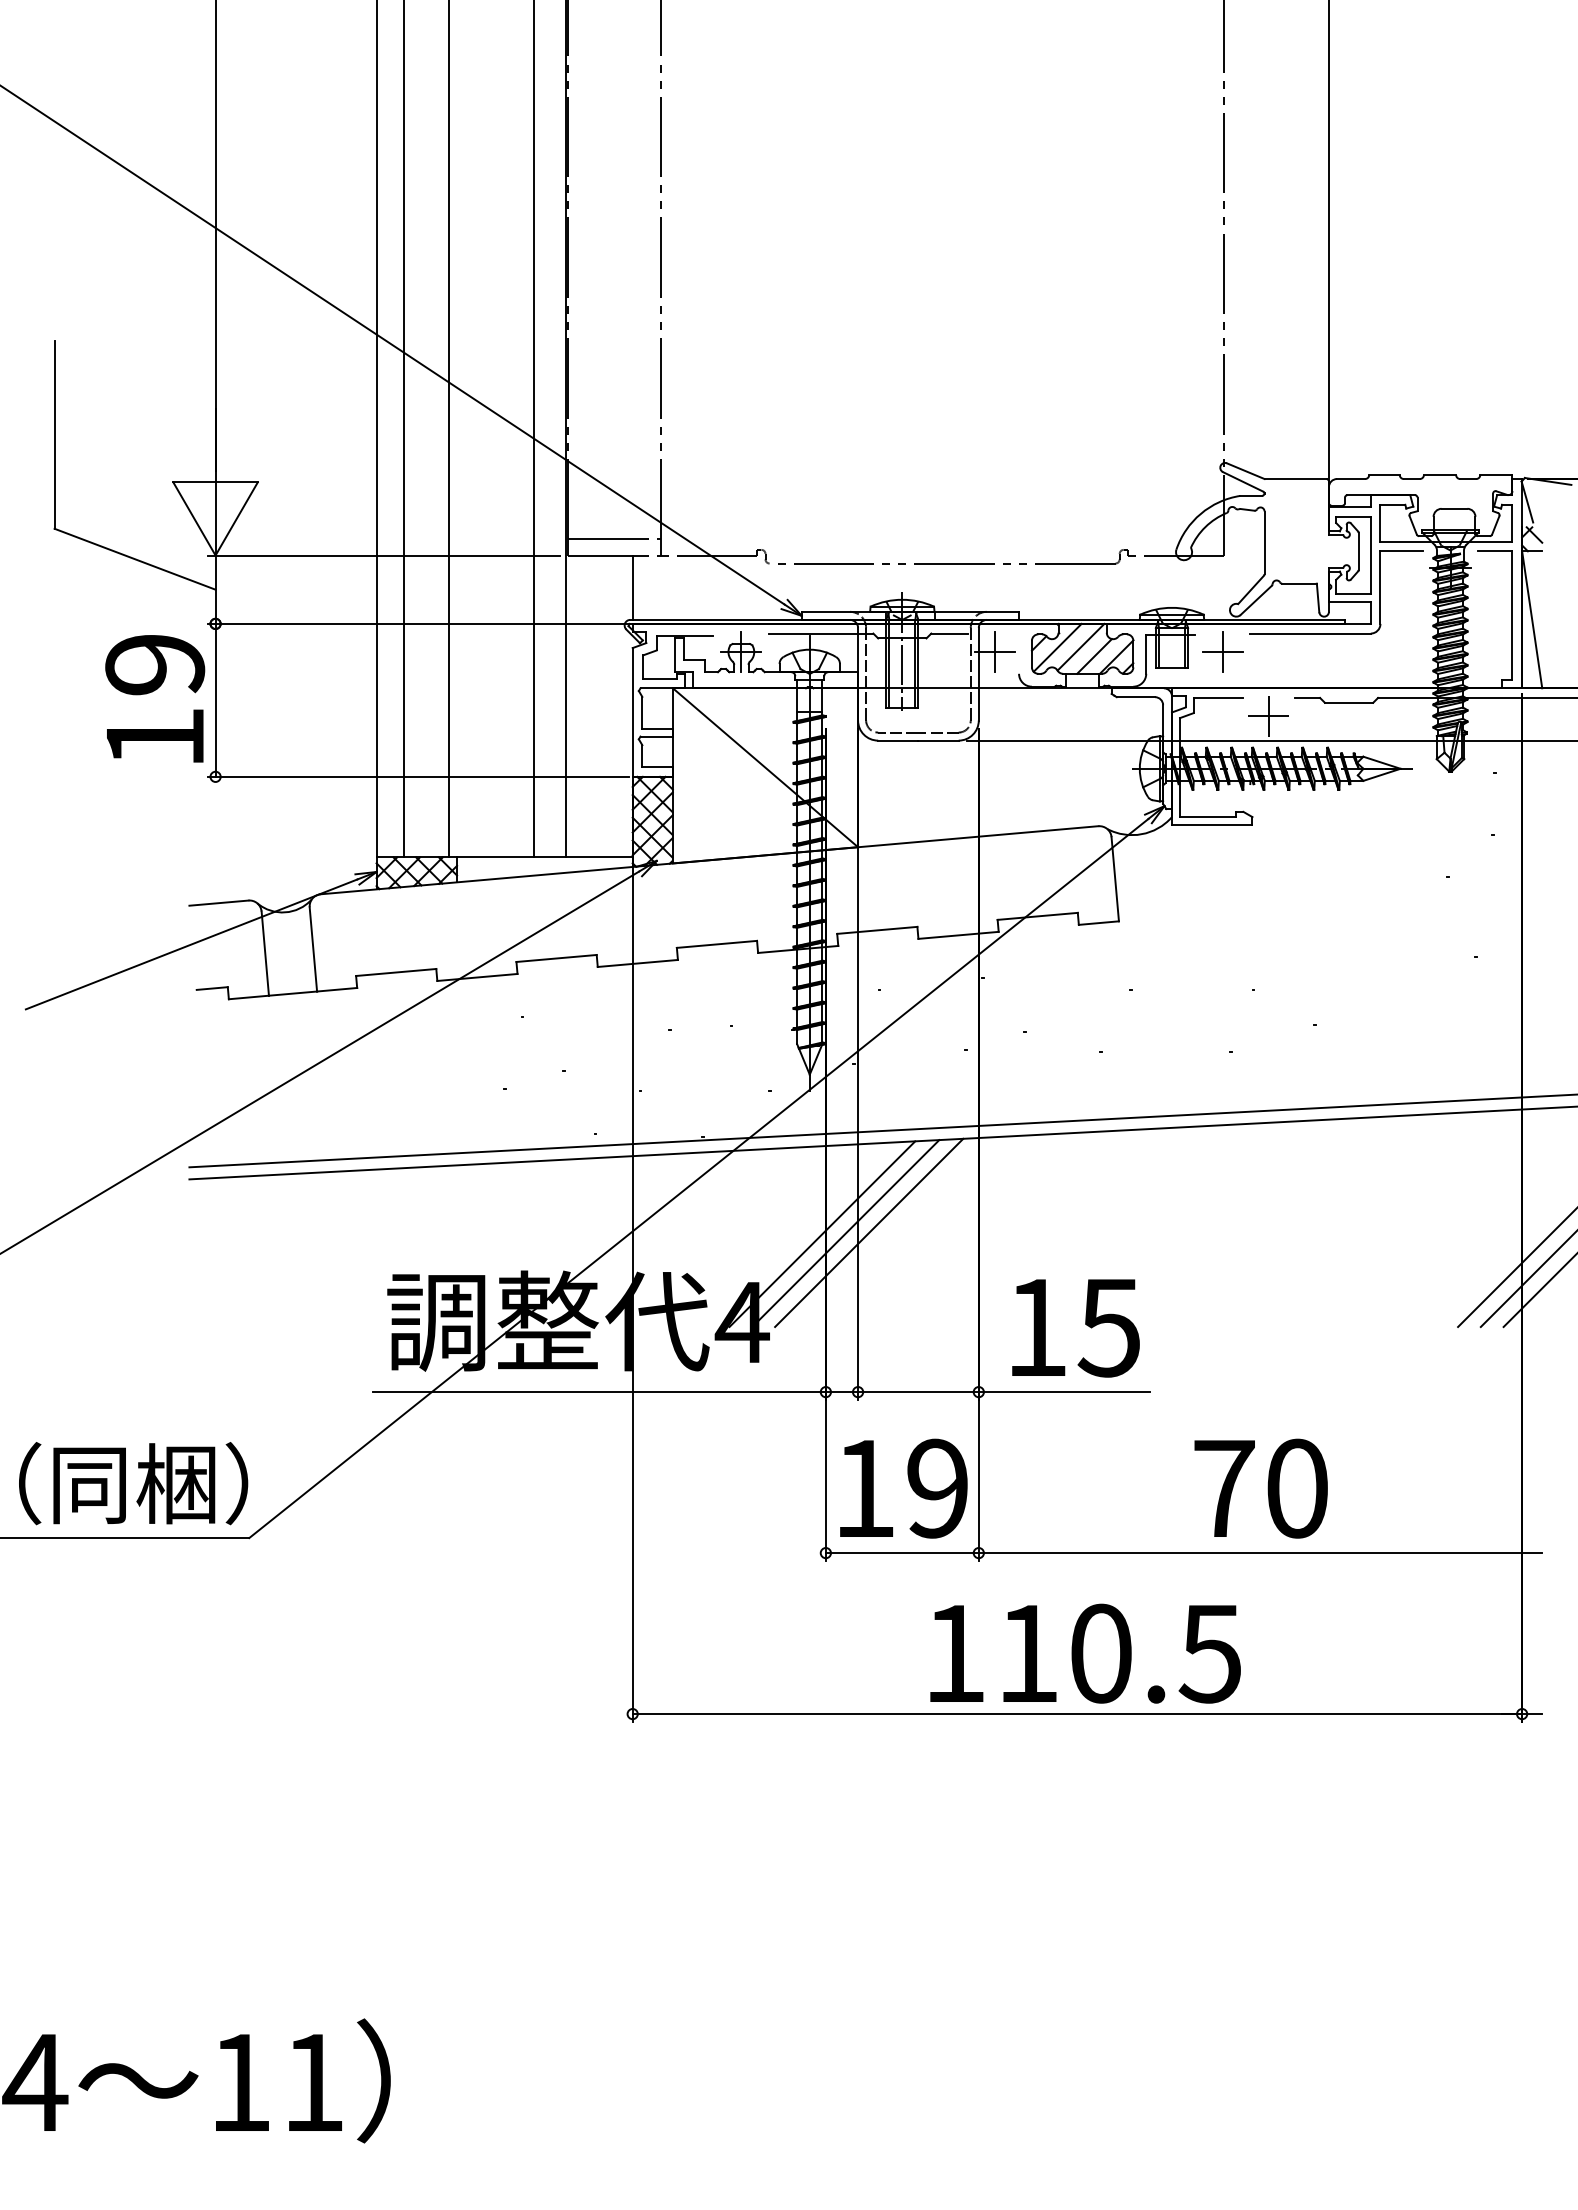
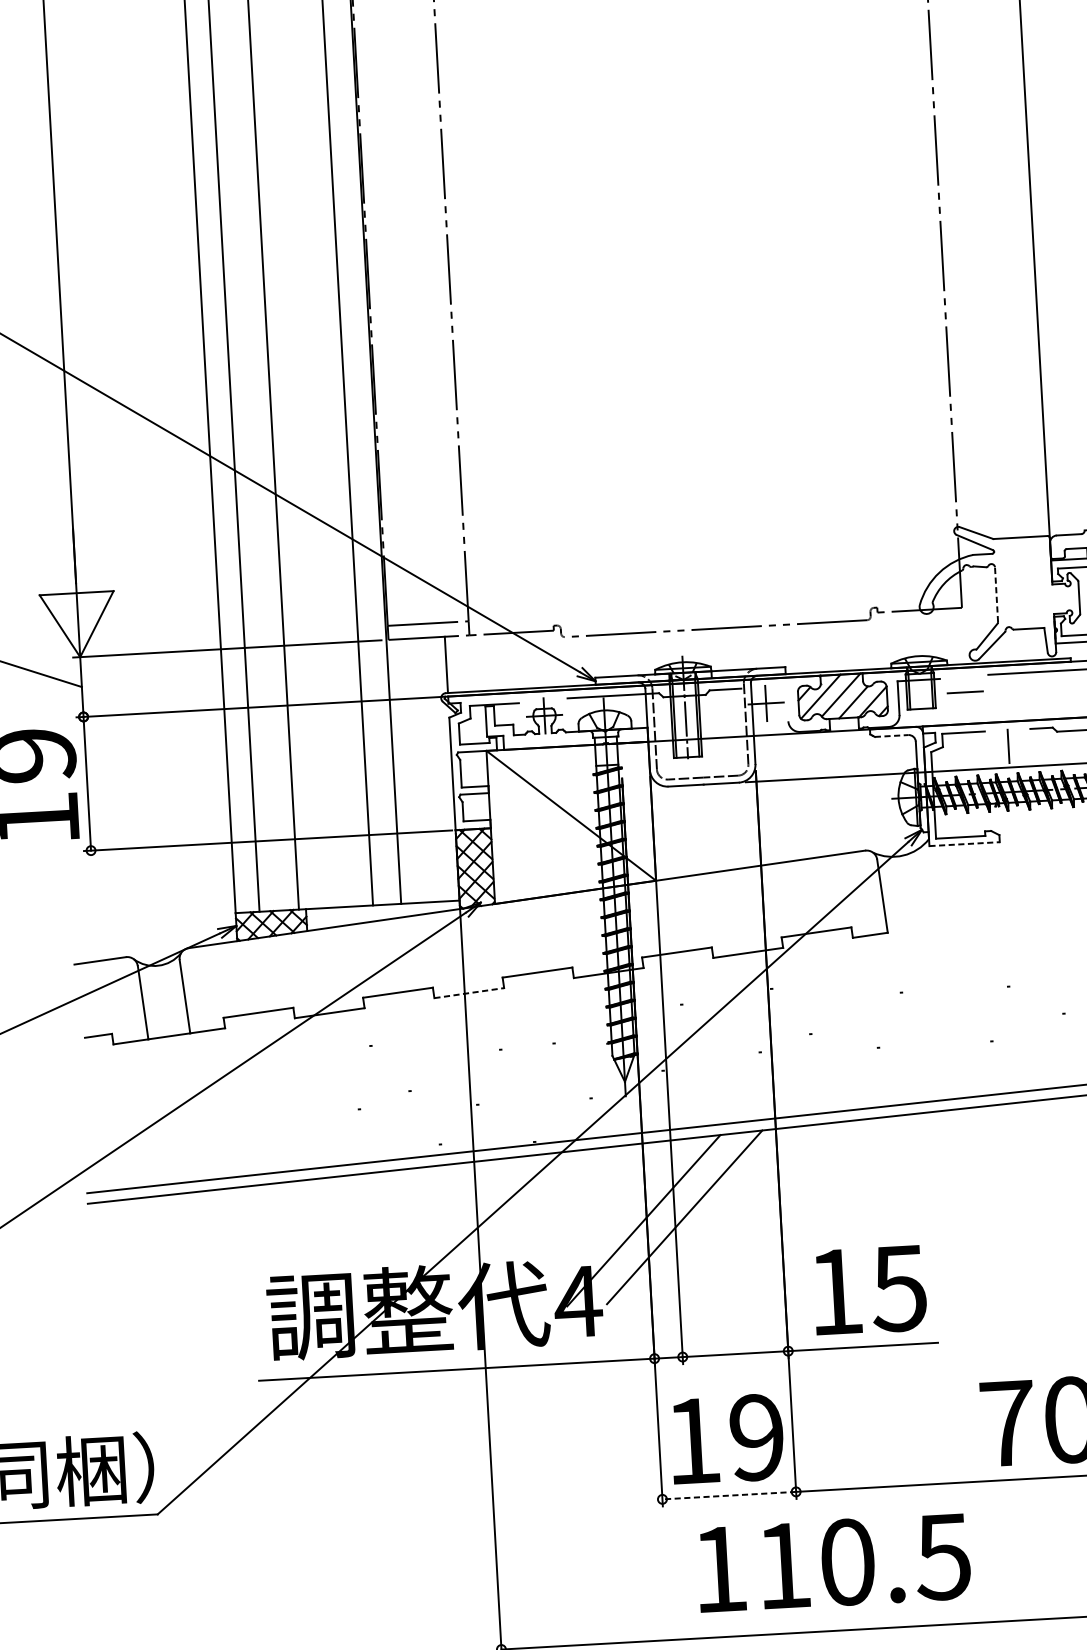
line: (1264, 542) -> (996, 594), solid -> dashed
line: (1222, 651) -> (965, 691), removed
line: (1136, 697) -> (892, 736), solid -> dashed
line: (1268, 716) -> (1008, 746), removed
line: (1212, 825) -> (964, 844), solid -> dashed
line: (638, 963) -> (469, 993), solid -> dashed
line: (845, 1233) -> (663, 1219), removed
line: (901, 1553) -> (728, 1496), solid -> dashed
text: (1085, 1653) -> (834, 1562), moved

